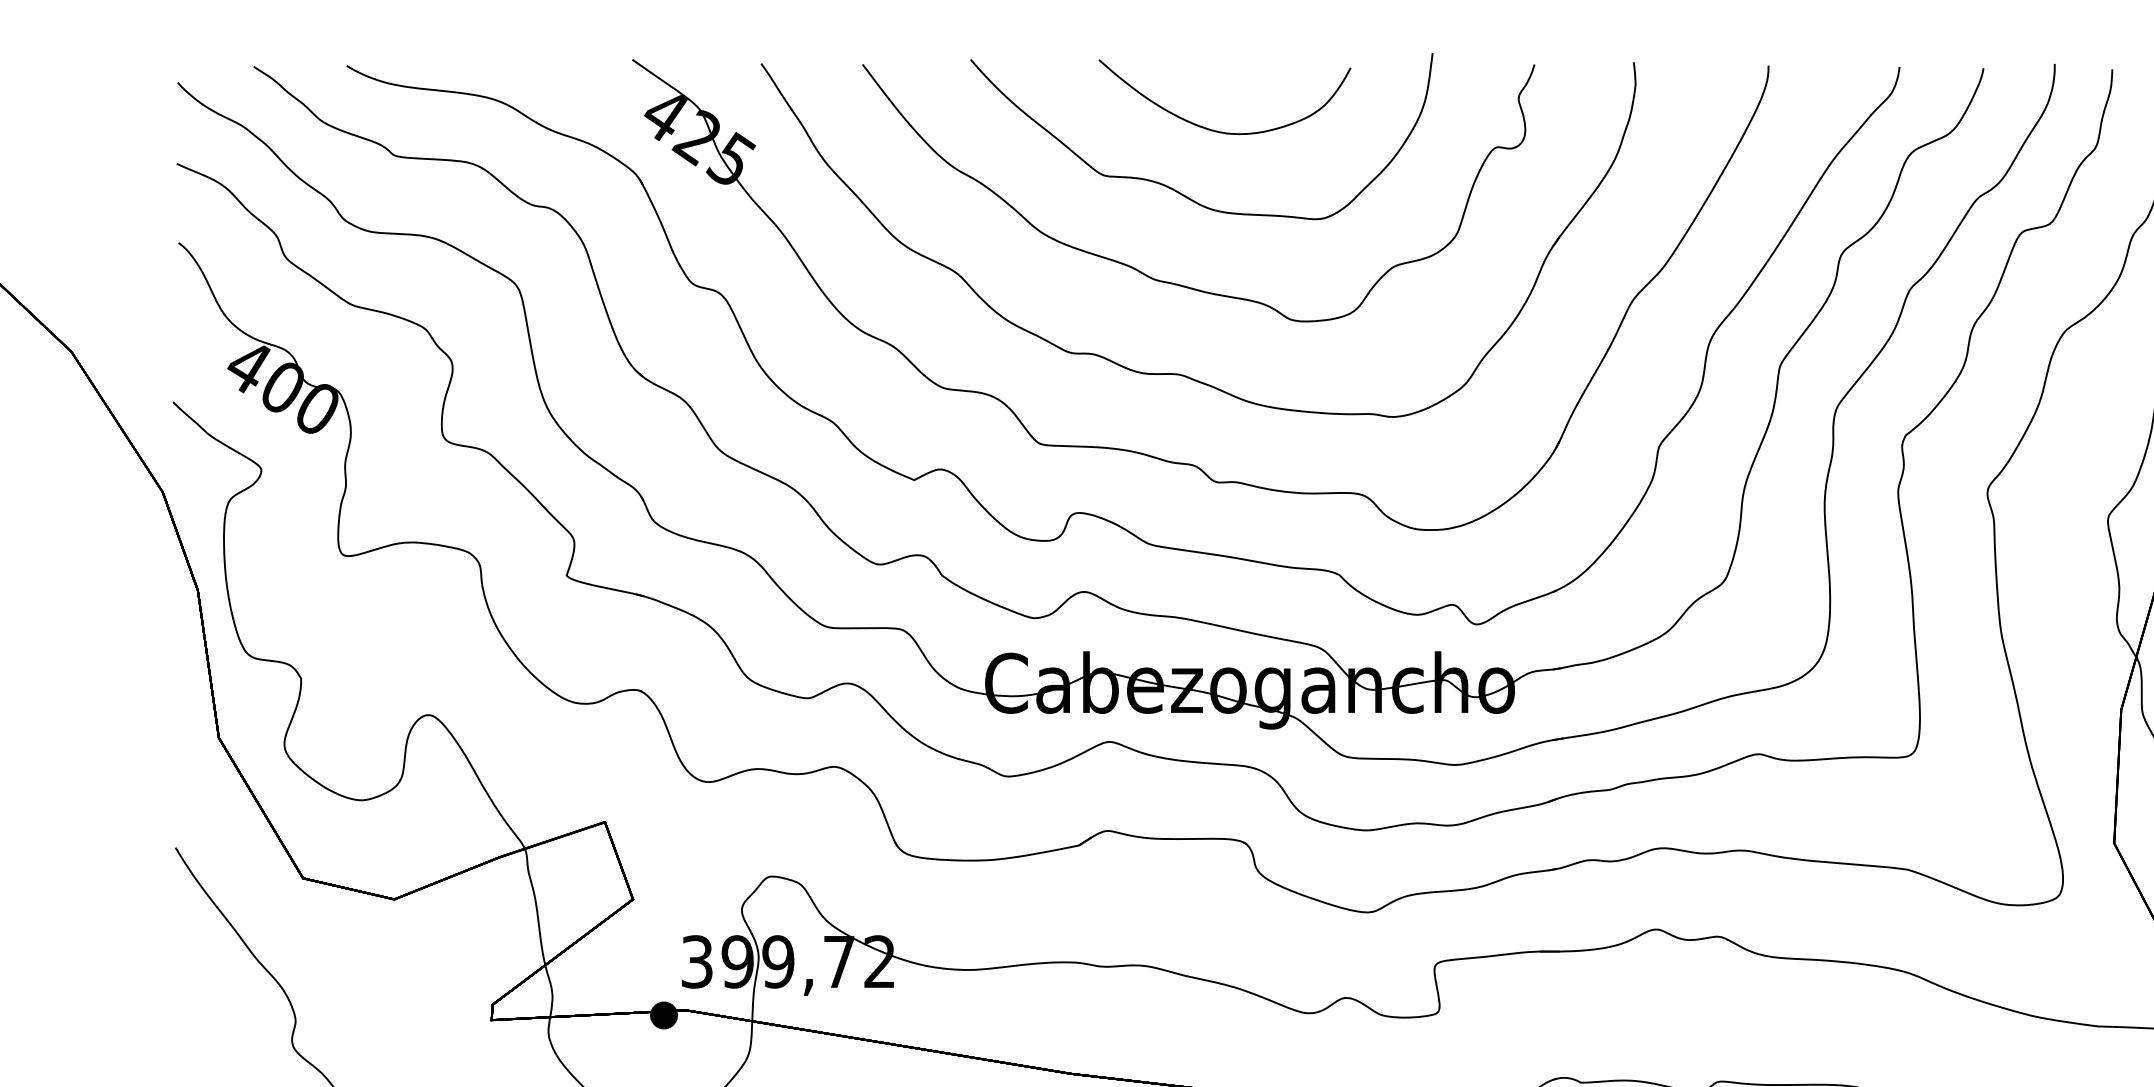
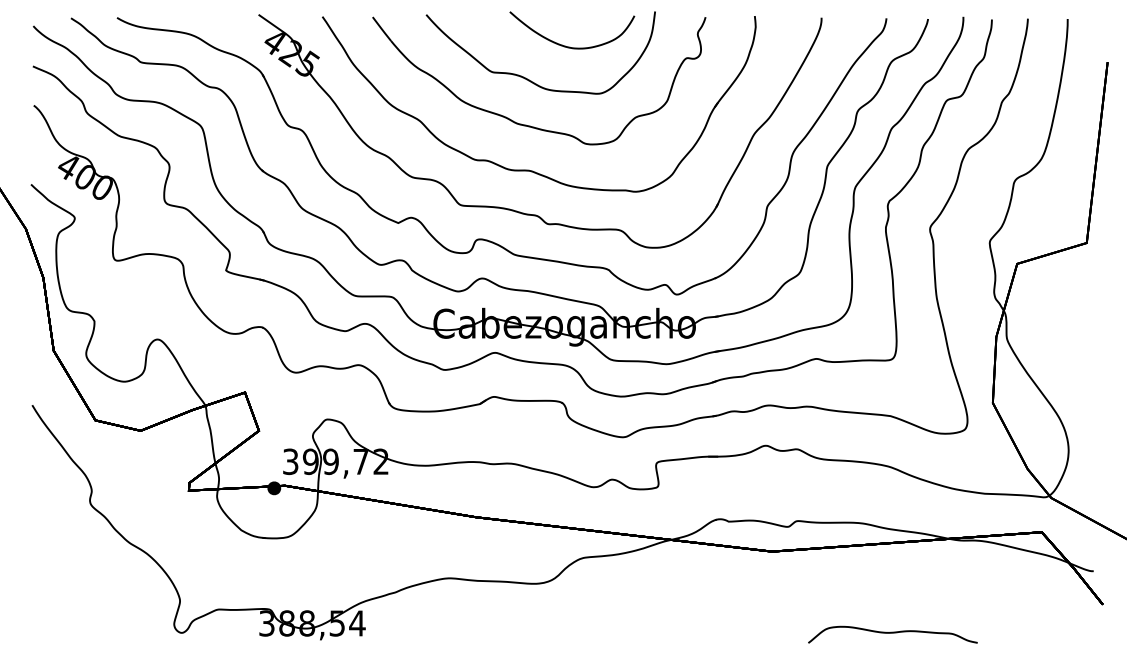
curve: (1219, 129) -> (569, 46), moved

